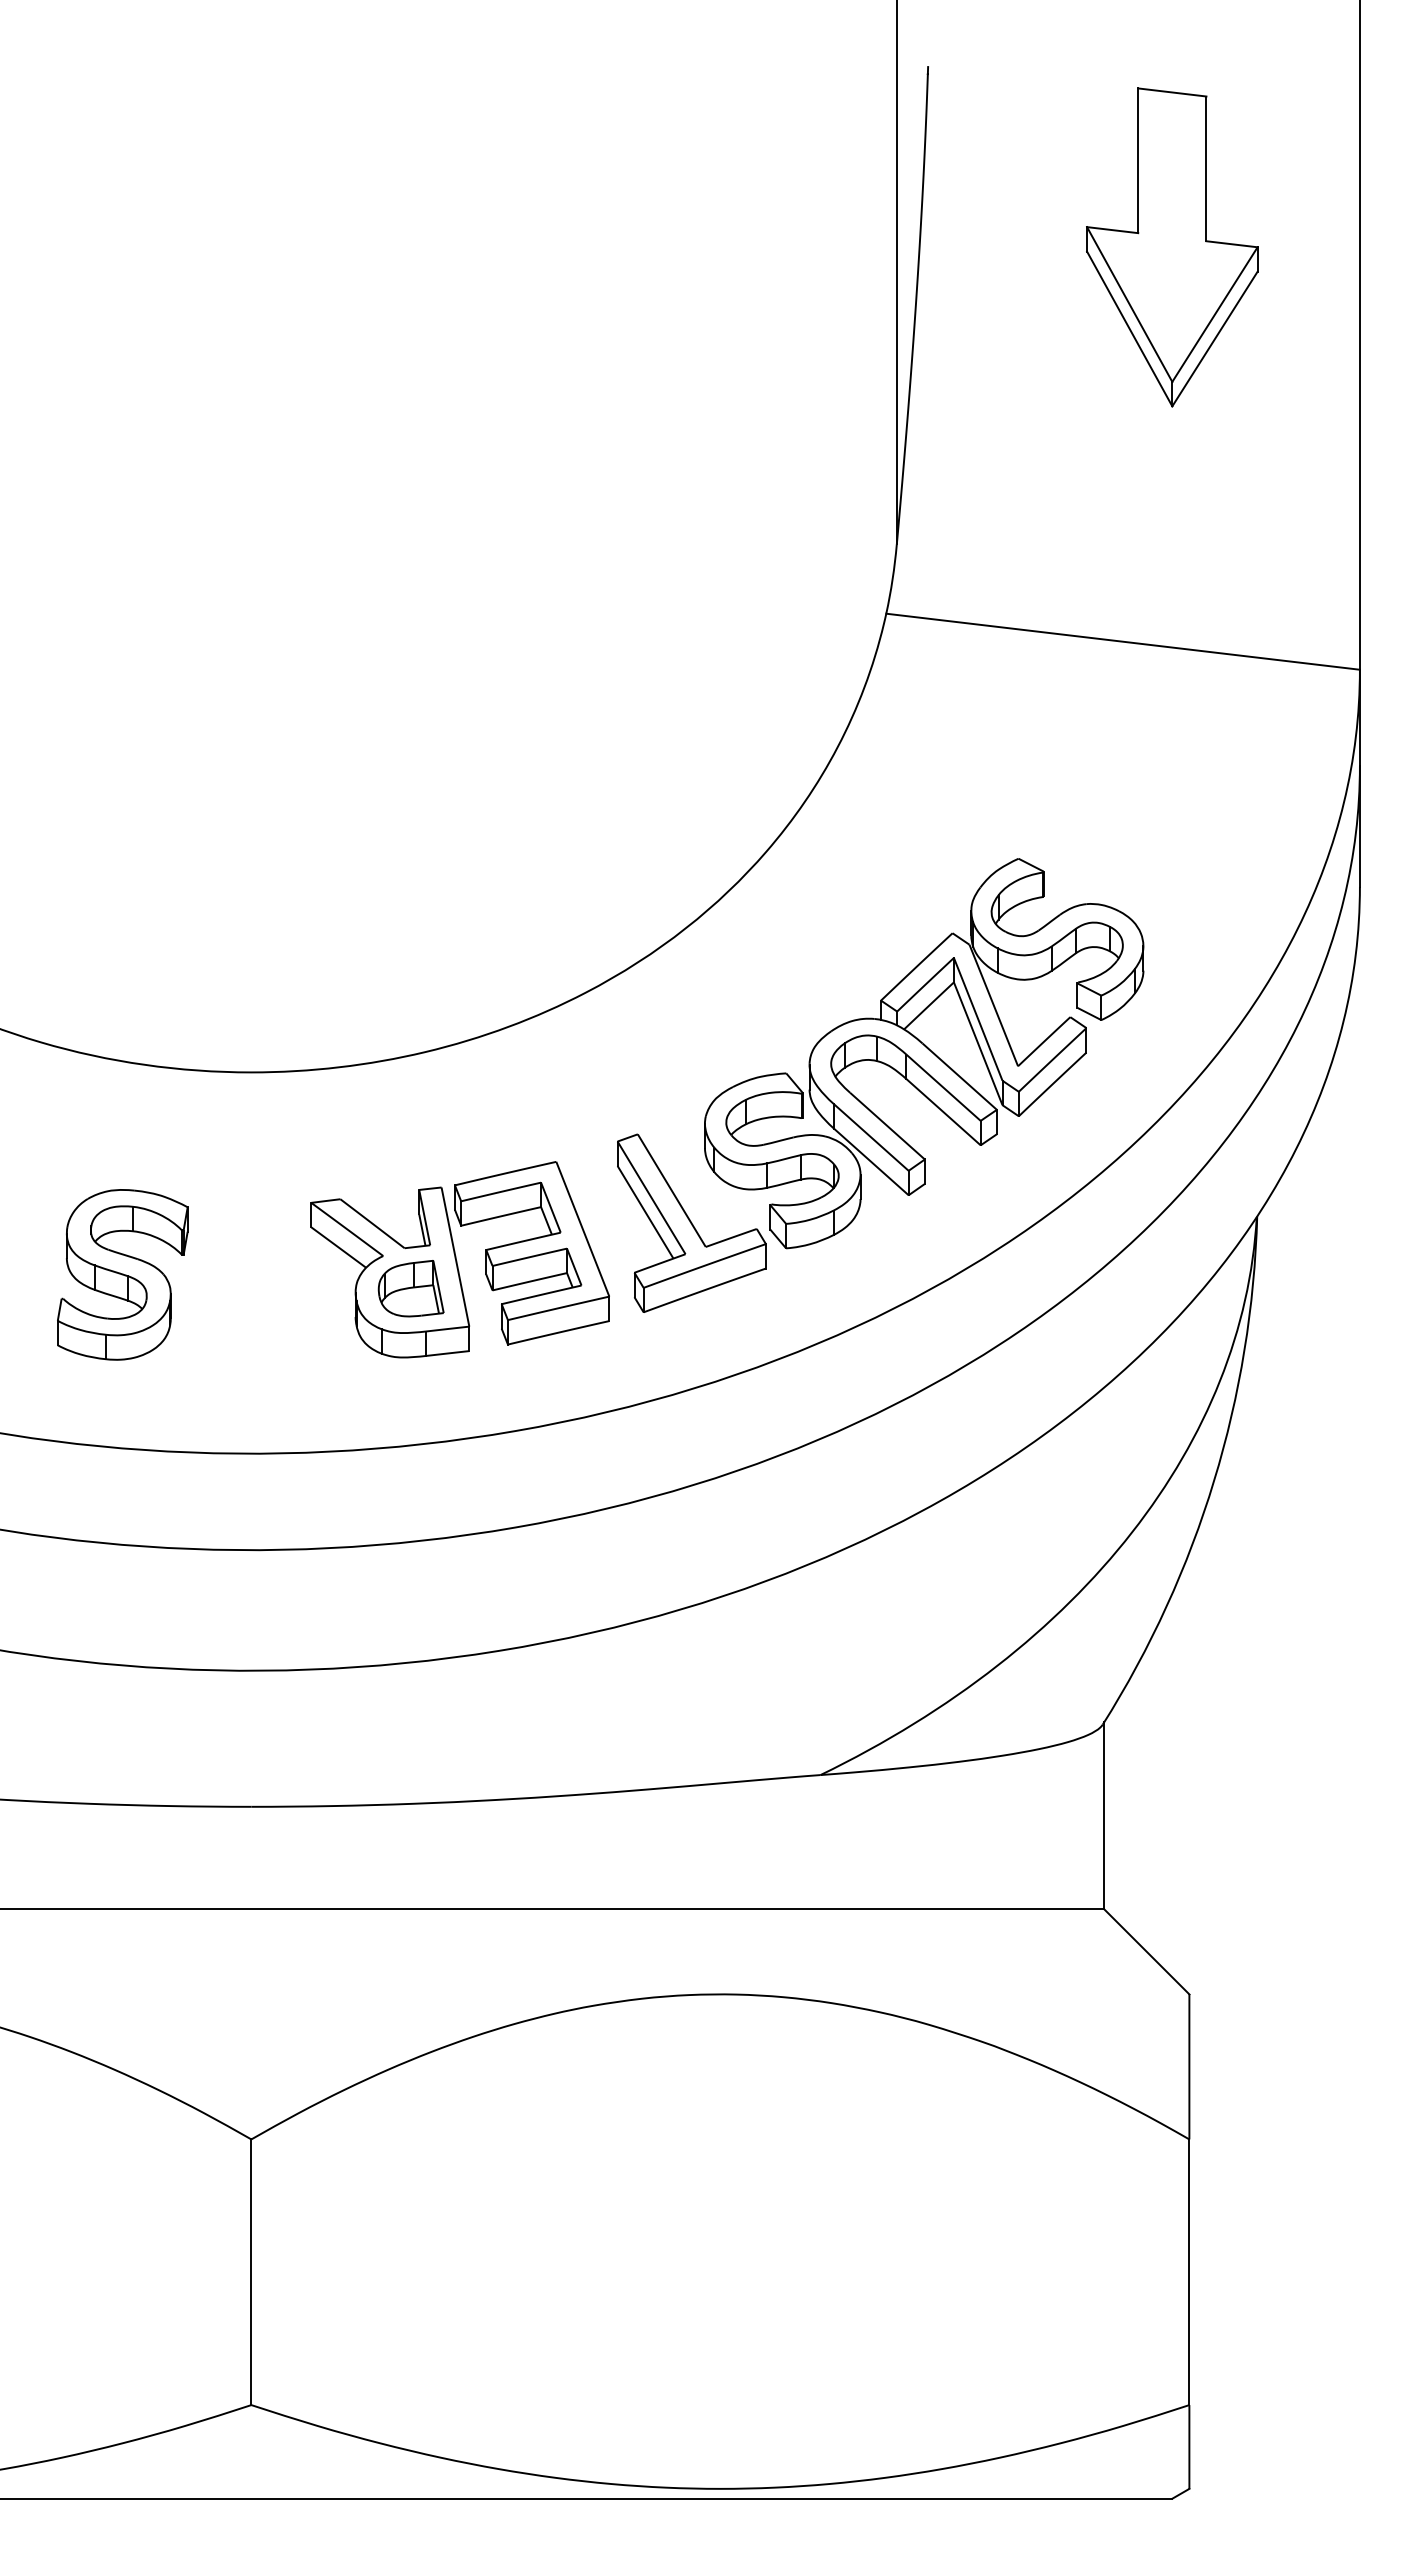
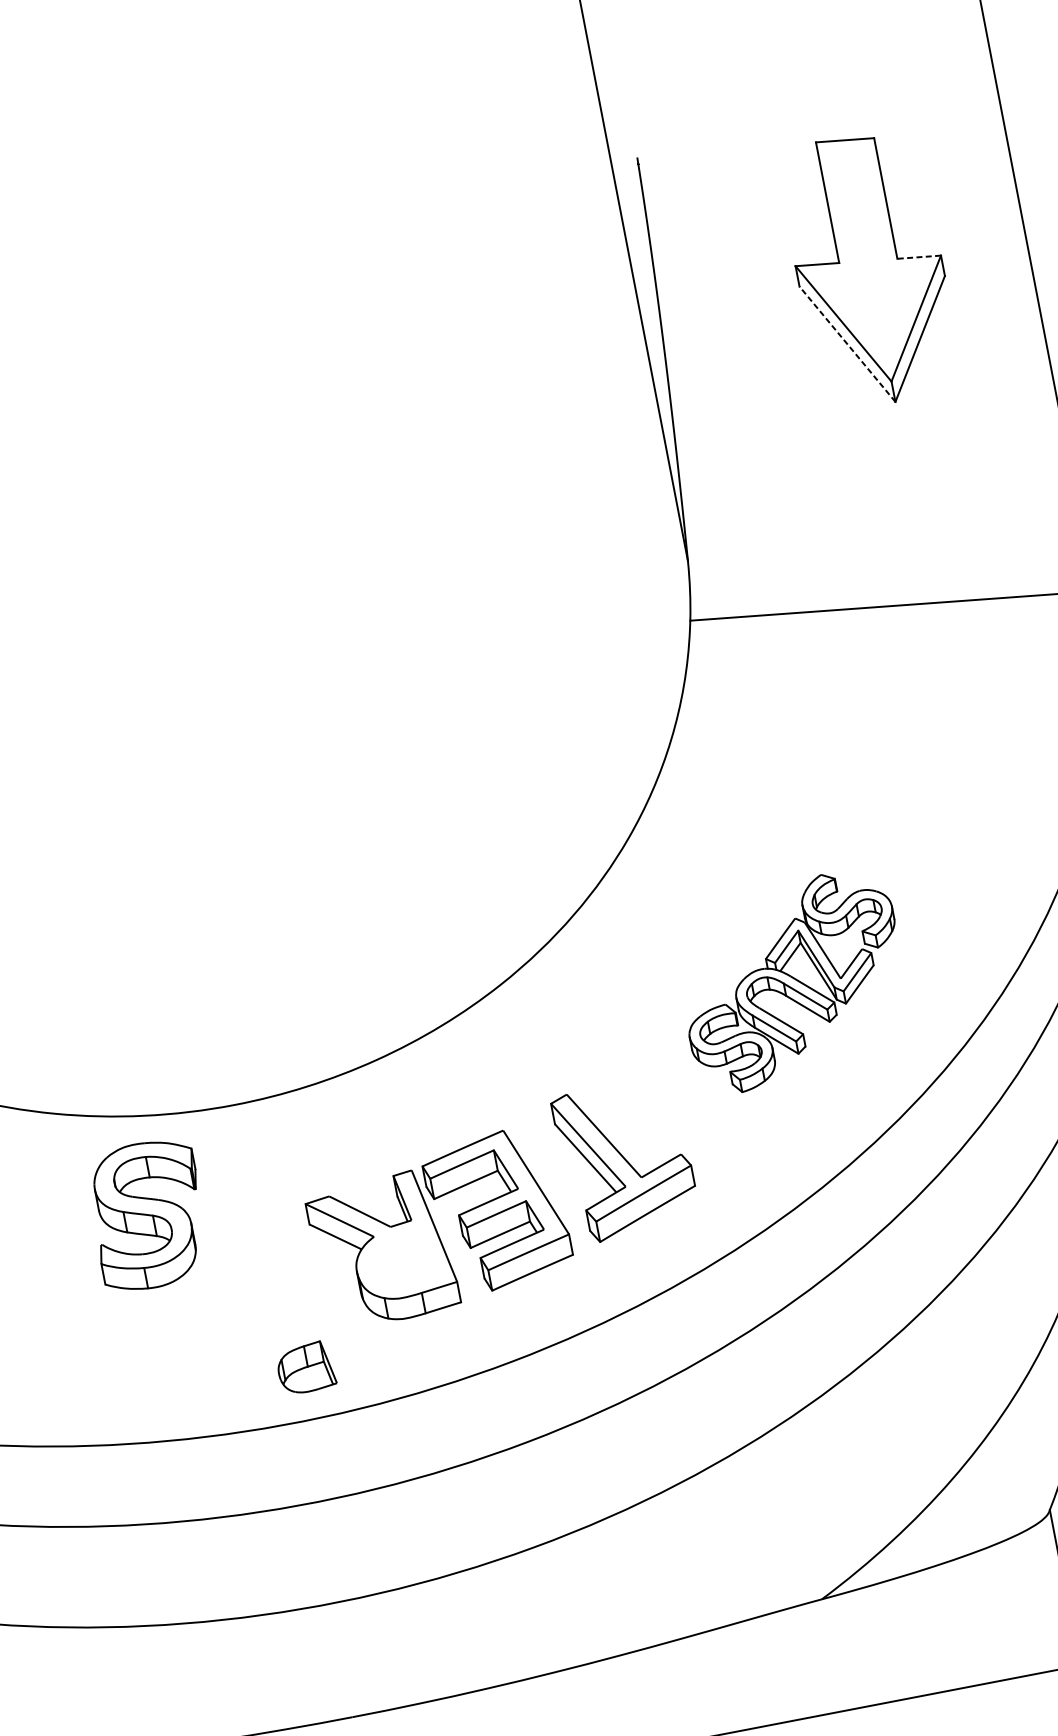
line: (1232, 244) -> (919, 257), solid -> dashed
line: (1129, 328) -> (847, 343), solid -> dashed
part: (924, 1053) -> (792, 981), size x0.6
part: (122, 1274) -> (147, 1215), moved
part: (410, 1288) -> (305, 1368), moved

